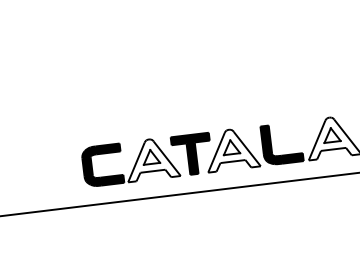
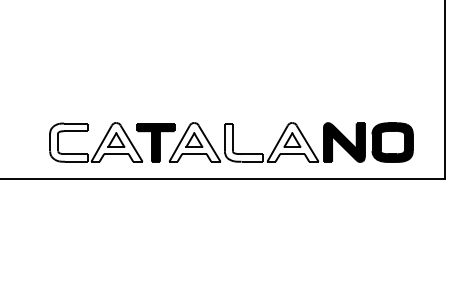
fill: (281, 143) -> (243, 142), removed
fill: (102, 165) -> (68, 142), removed

